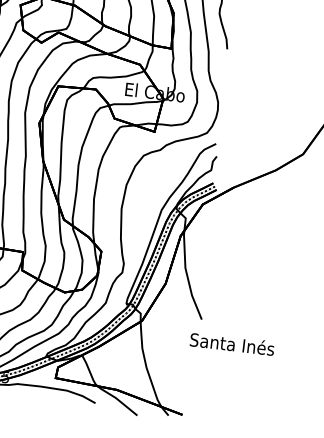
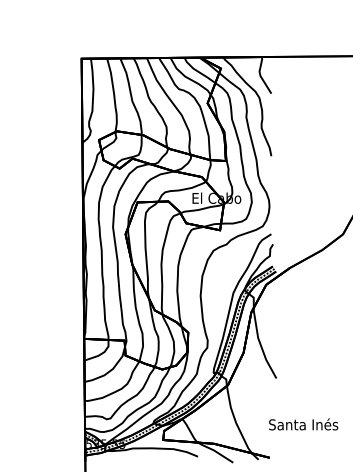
text: (232, 344) -> (303, 424), moved

